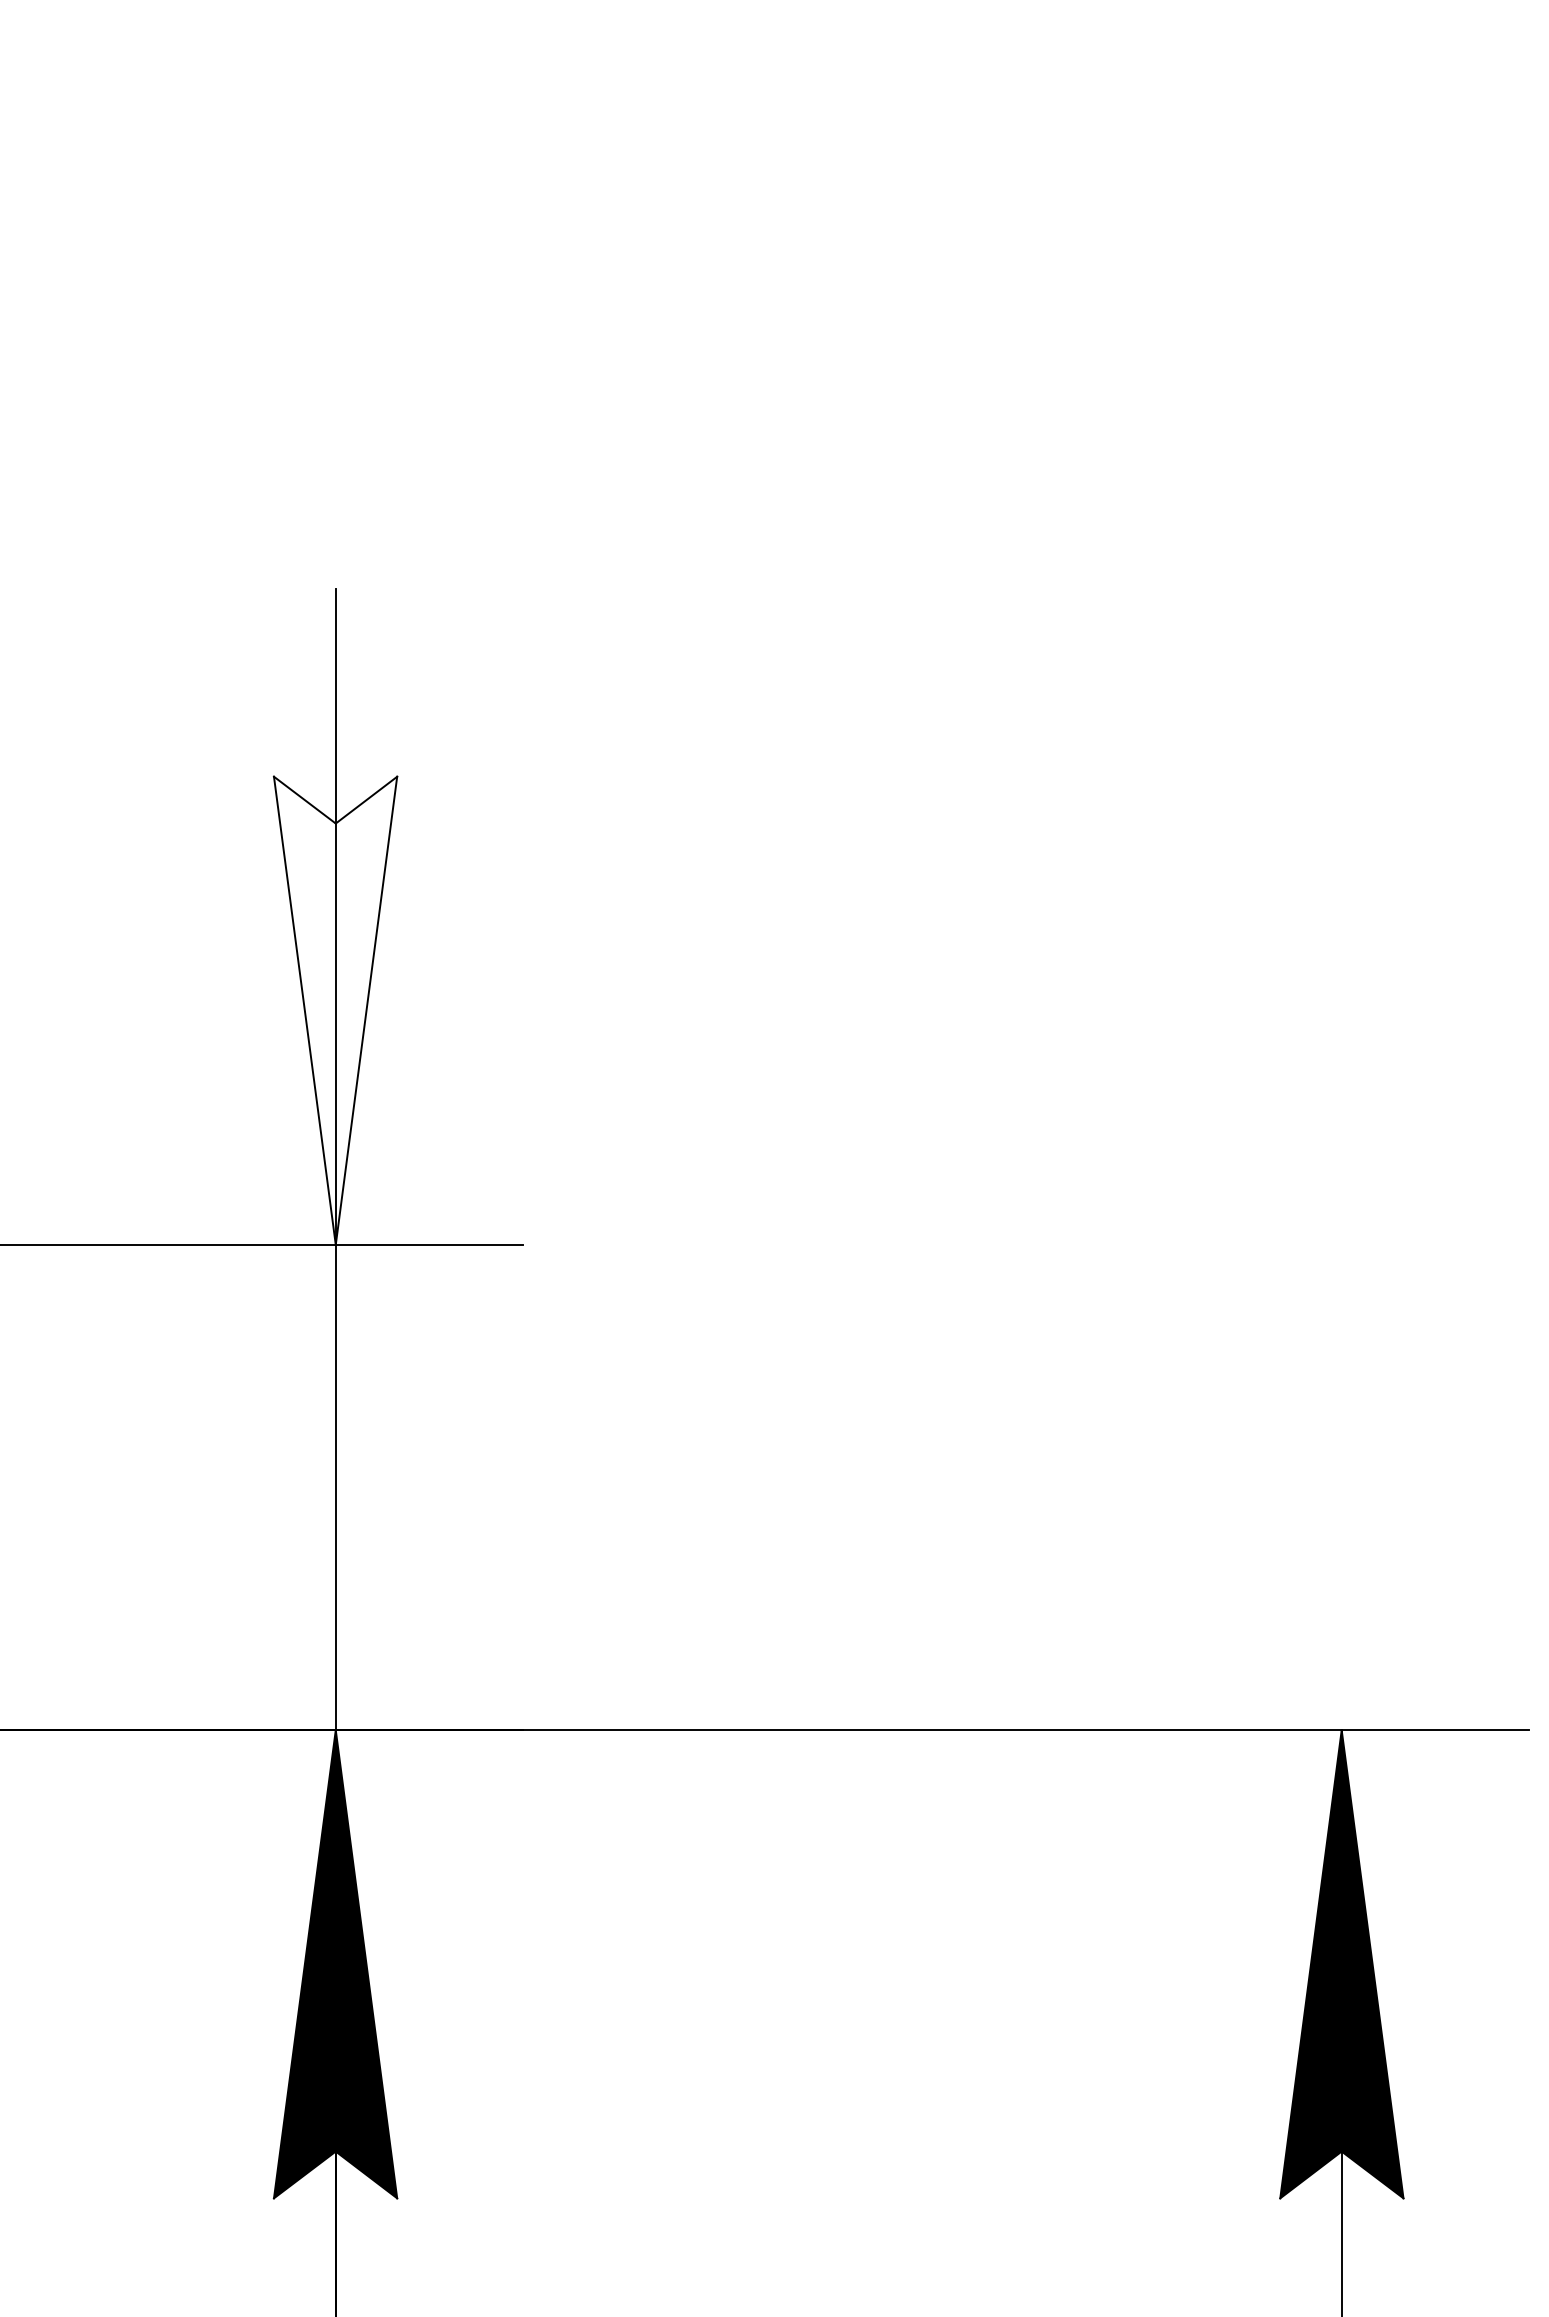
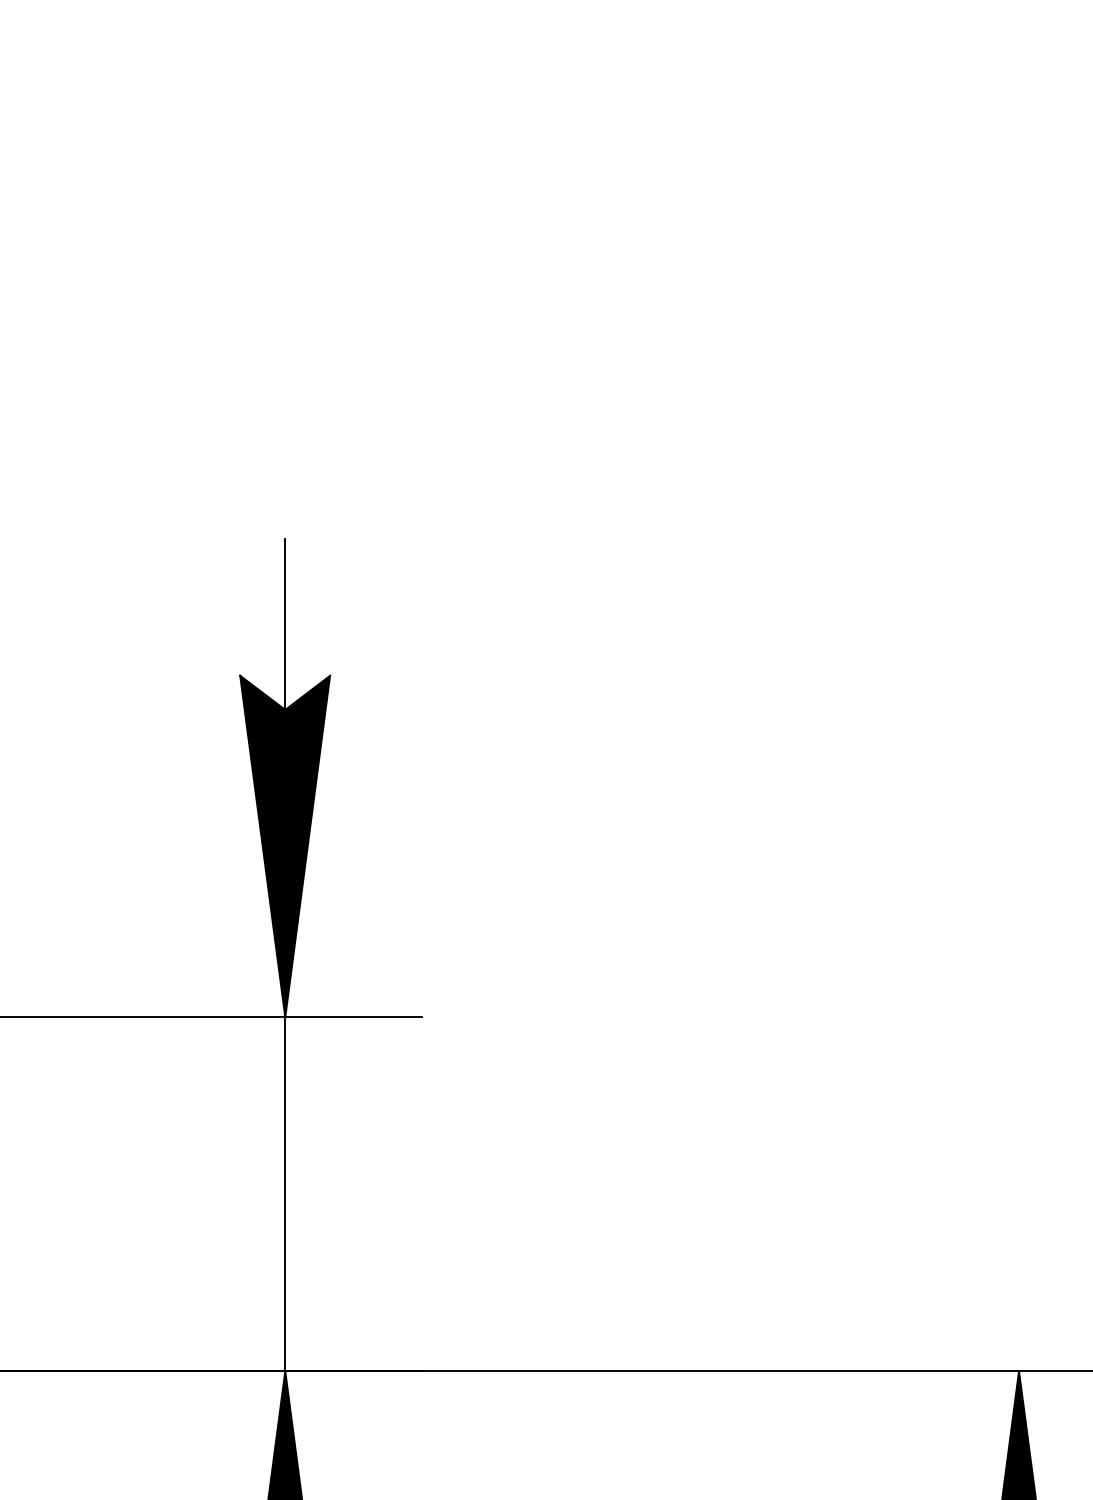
fill: (335, 1010) -> (285, 846), added

